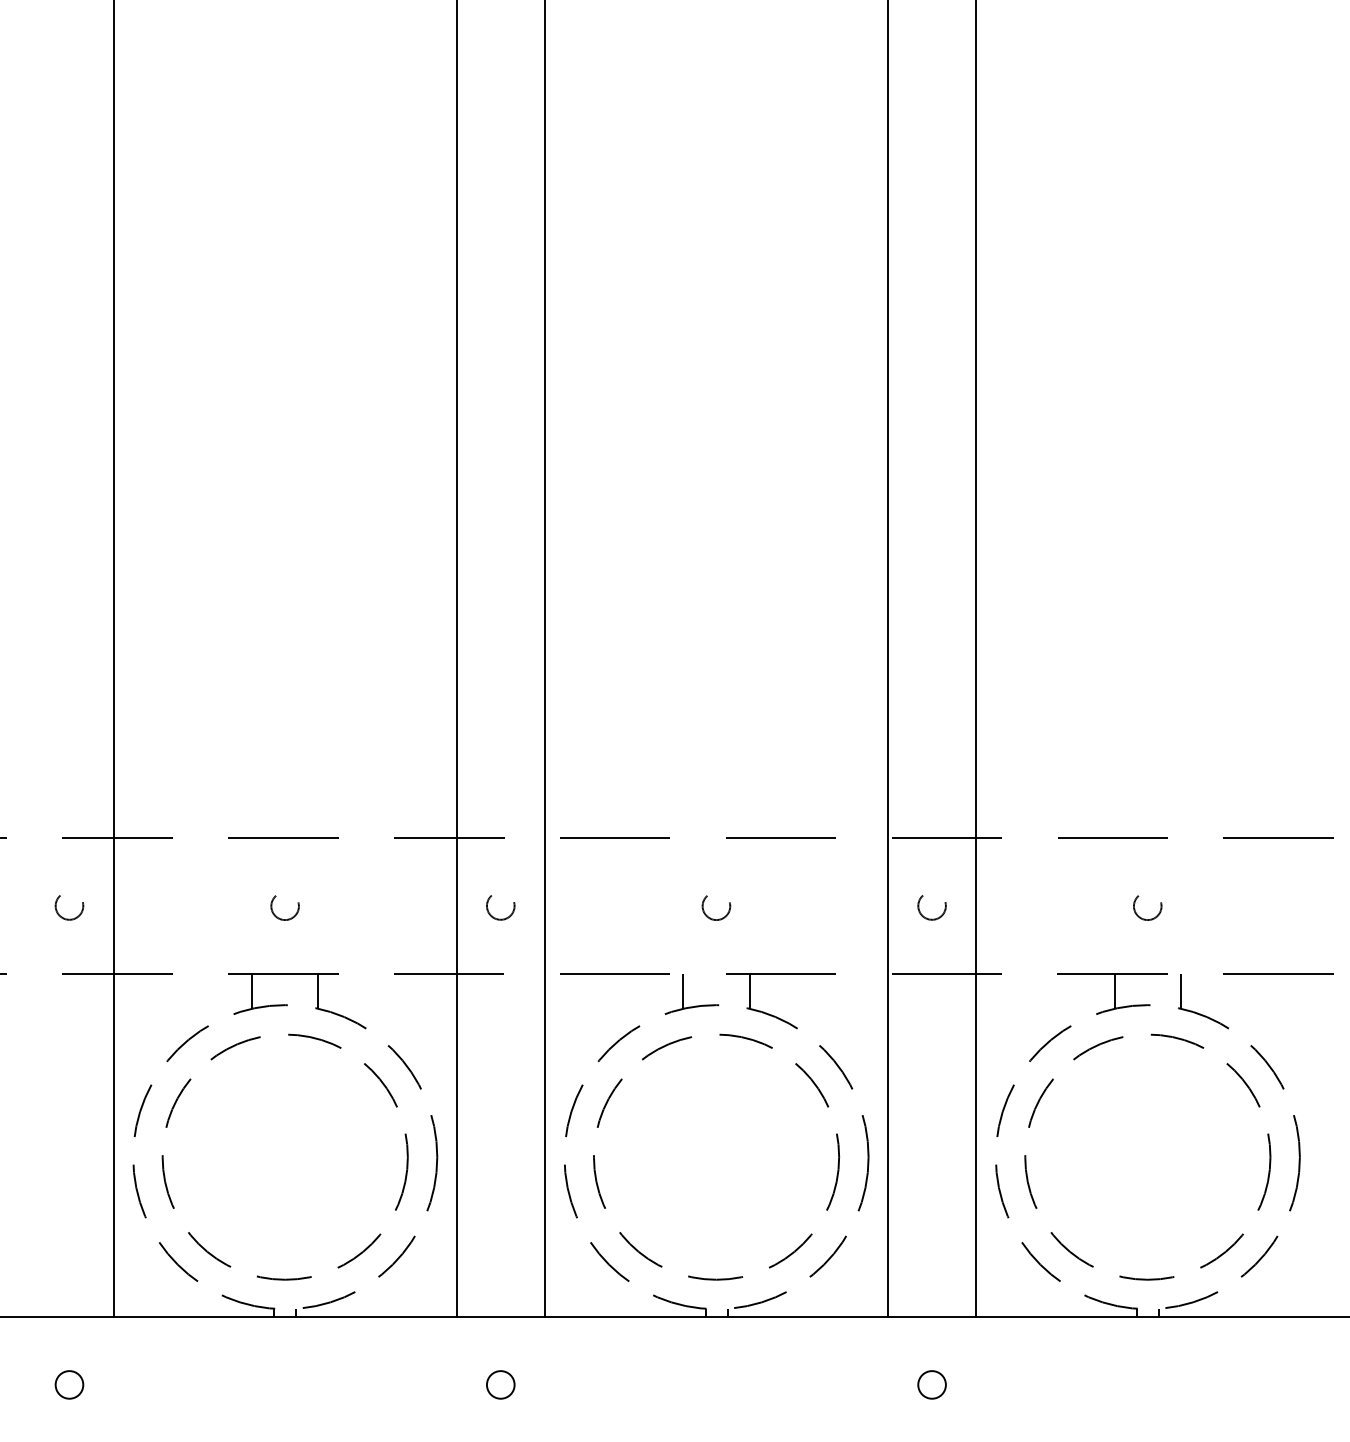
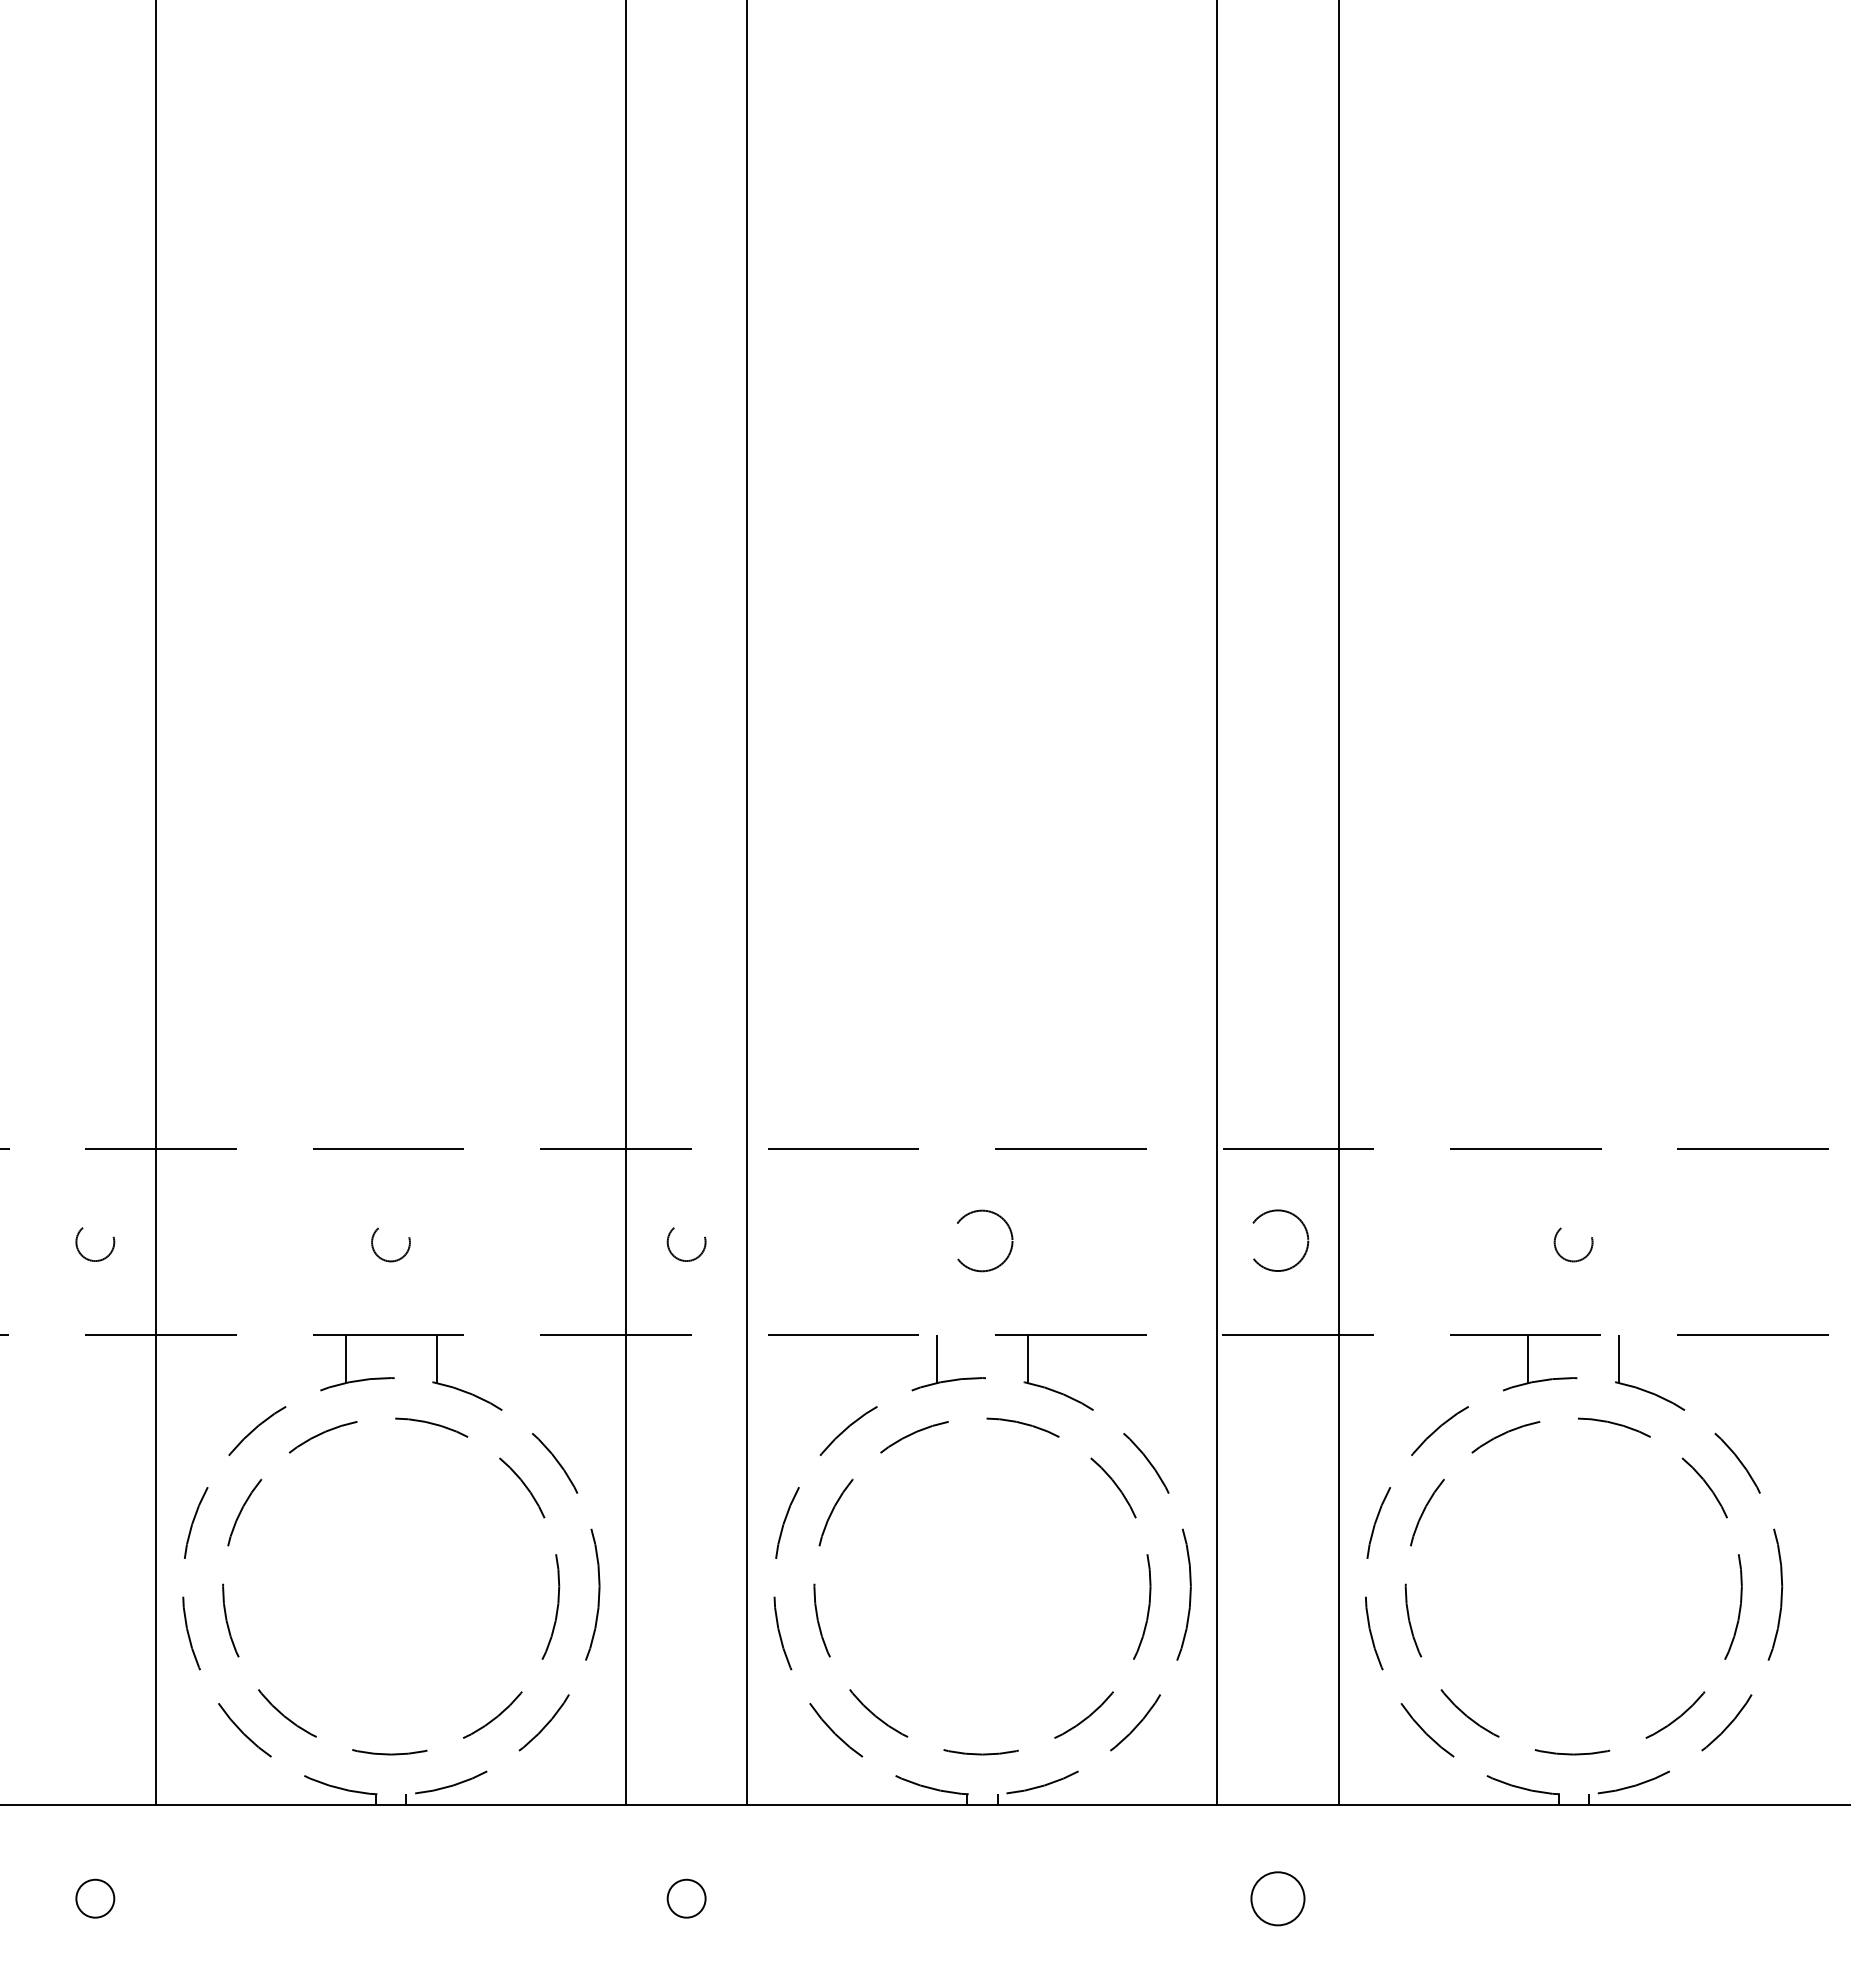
circle: (716, 907) -> (982, 1244), size x1.6
circle: (931, 907) -> (1277, 1244), size x1.6
circle: (931, 1384) -> (1277, 1898), size x1.4

